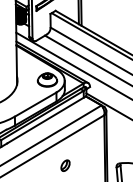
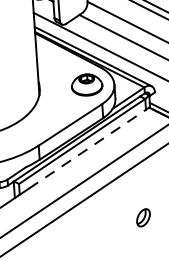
line: (46, 119) -> (88, 147), solid -> dashed
part: (65, 165) -> (143, 217), moved

